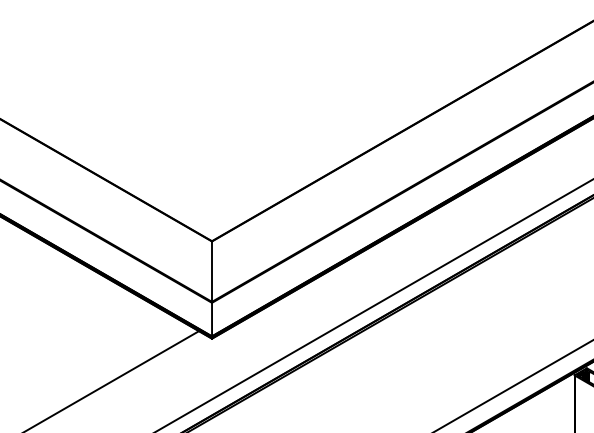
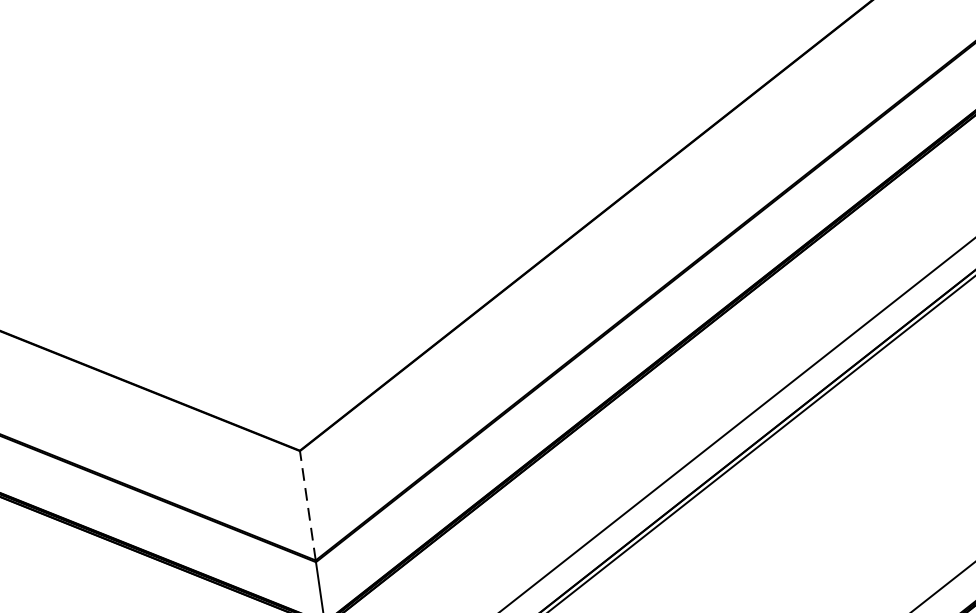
line: (212, 271) -> (308, 505), solid -> dashed

